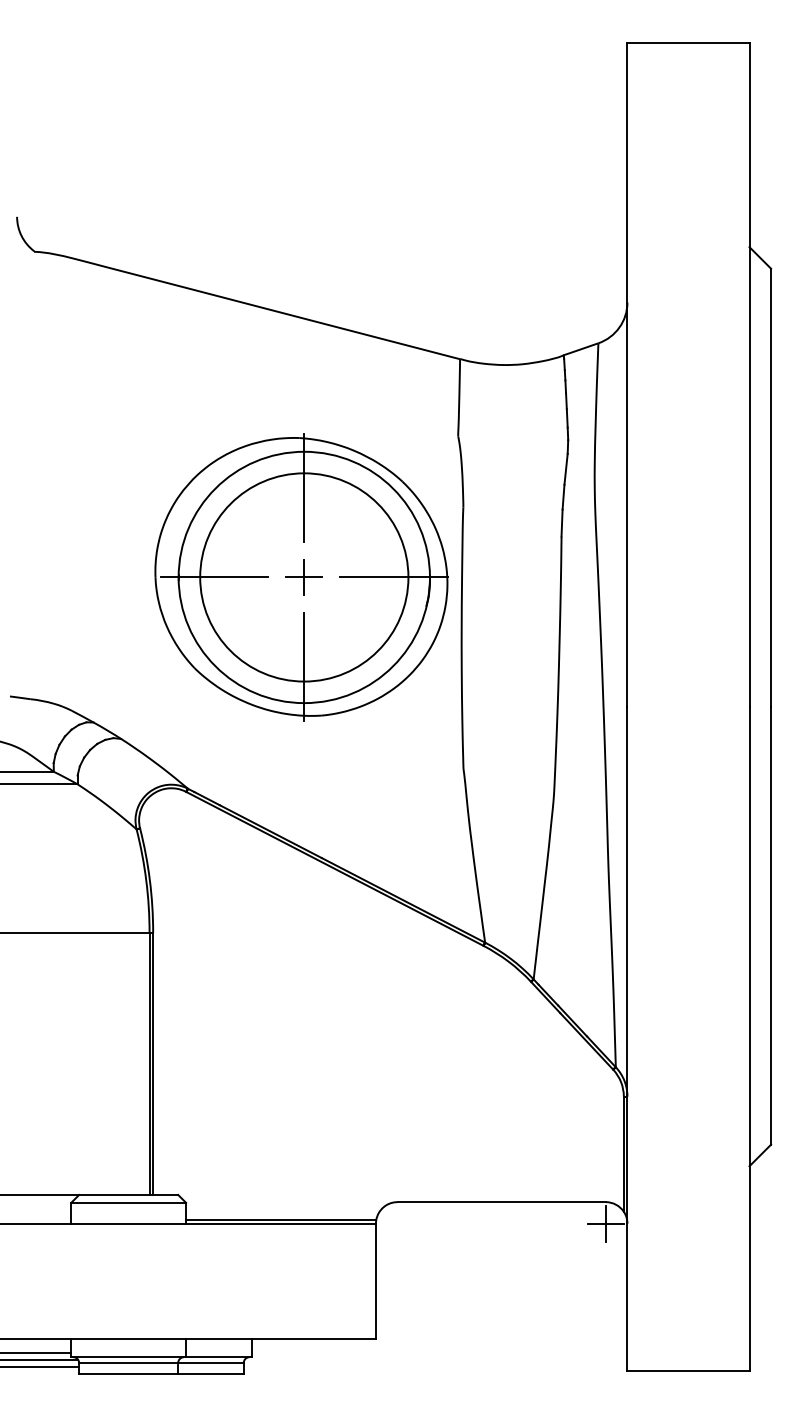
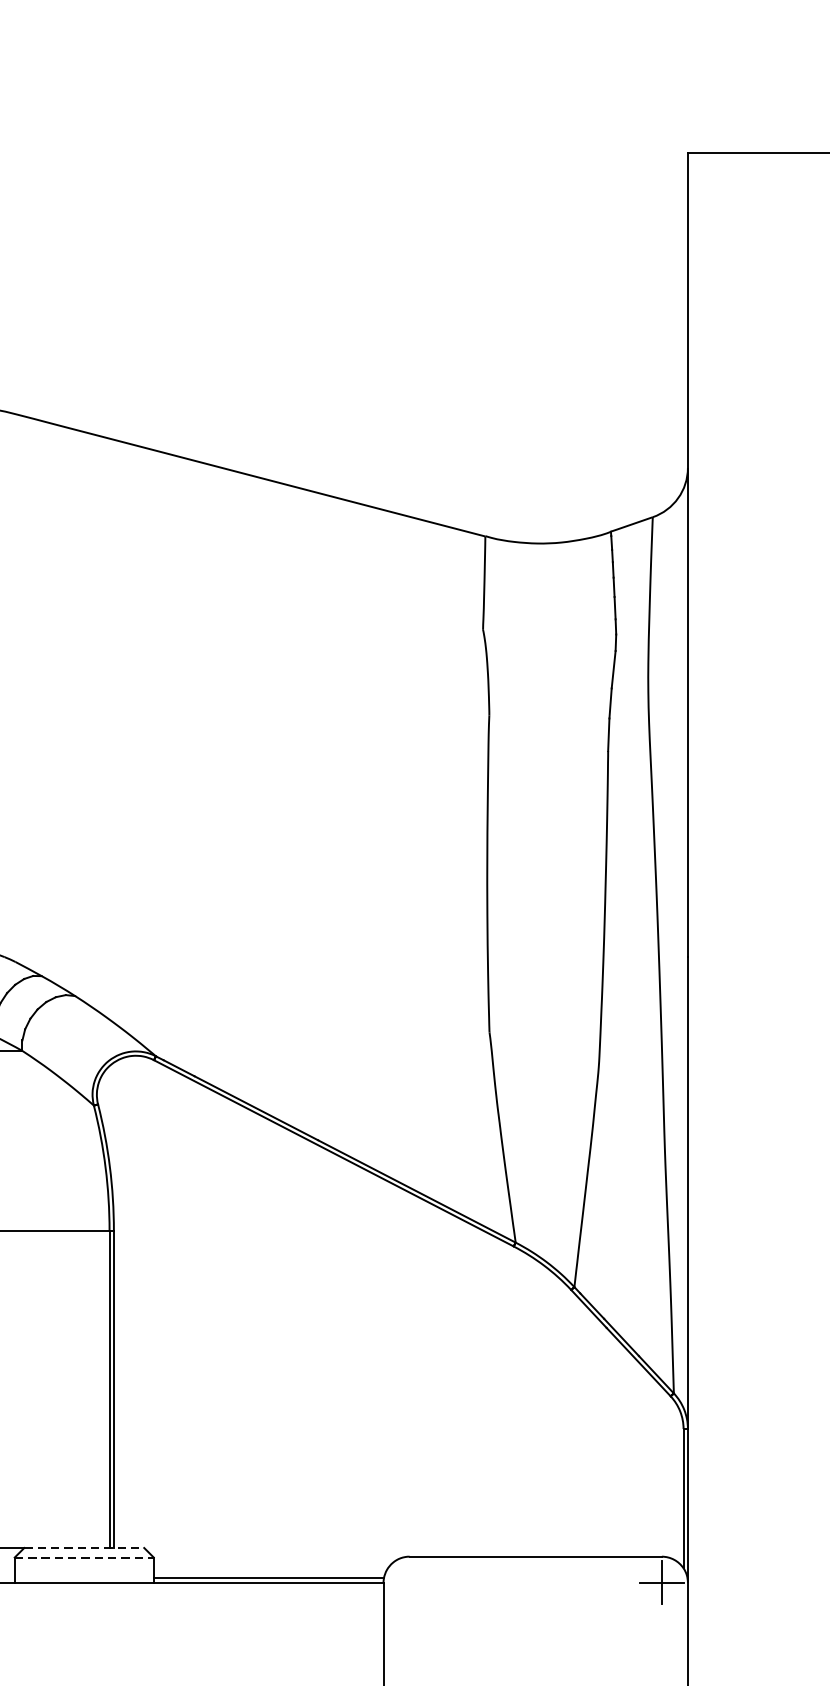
part: (301, 577) -> (293, 800), removed
line: (128, 1194) -> (84, 1547), solid -> dashed
line: (129, 1202) -> (85, 1557), solid -> dashed

